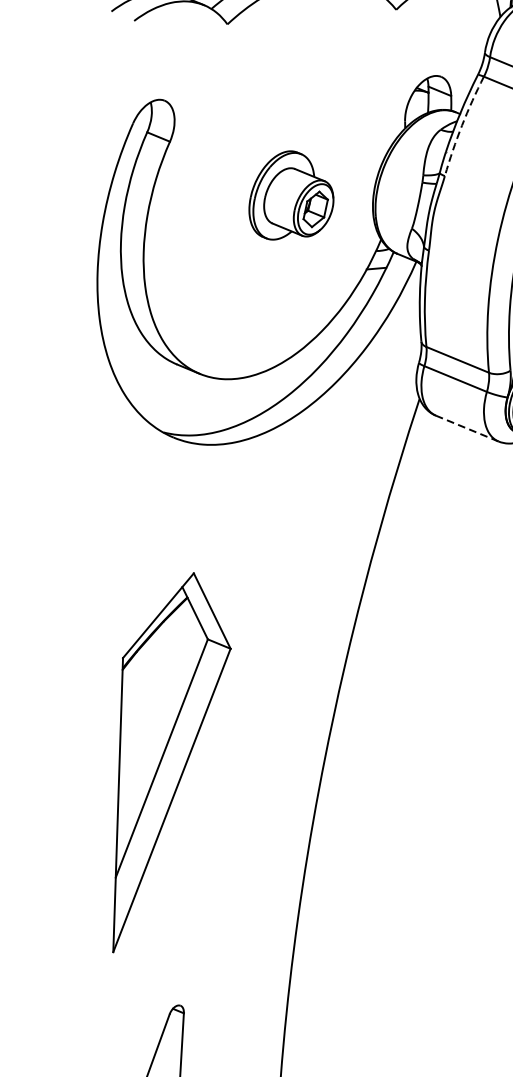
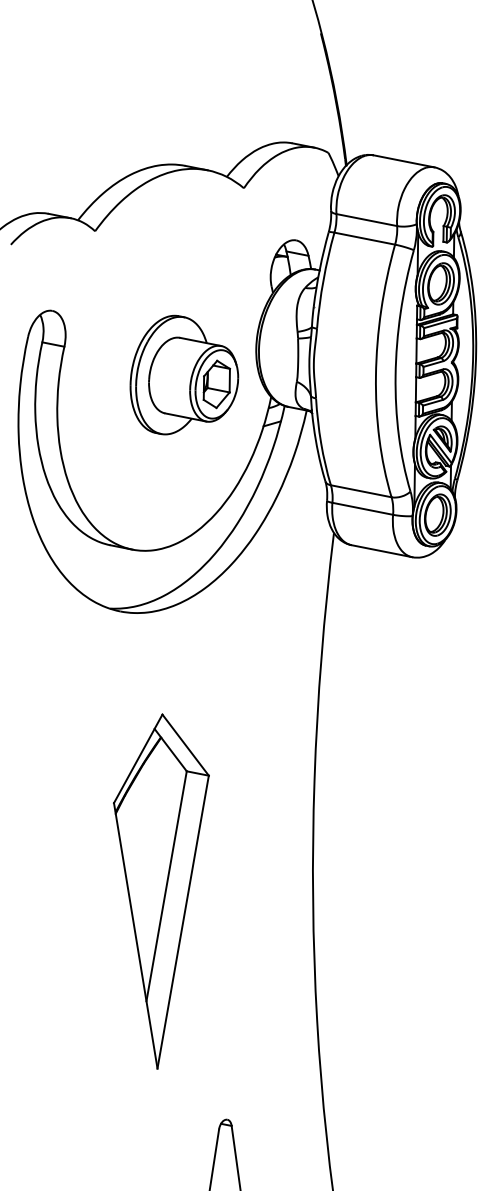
arc: (462, 125) -> (323, 280), dashed -> solid
part: (292, 197) -> (184, 374), size x1.43
line: (466, 428) -> (381, 551), dashed -> solid
part: (155, 762) -> (161, 891), moved

